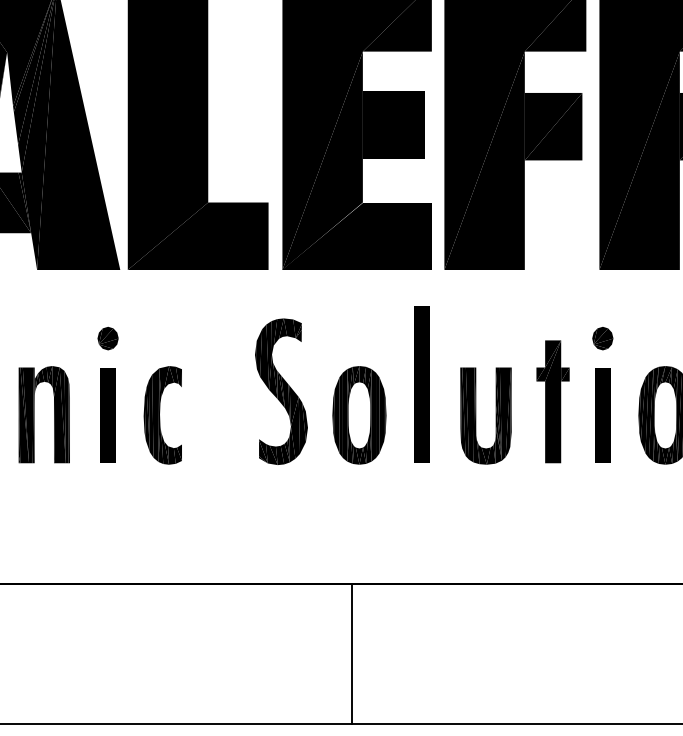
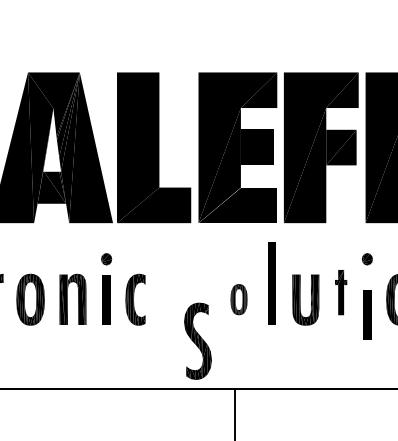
part: (280, 390) -> (197, 340), moved
part: (551, 401) -> (340, 292), size x0.7
part: (358, 414) -> (238, 299), size x0.6
part: (603, 414) -> (367, 314), moved

